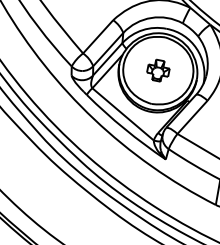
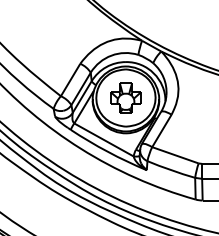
part: (157, 69) -> (125, 97), size x1.67

